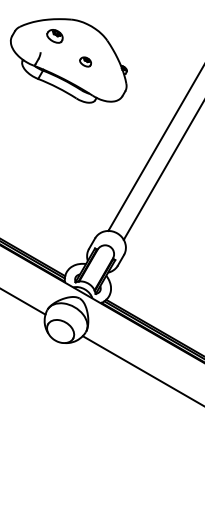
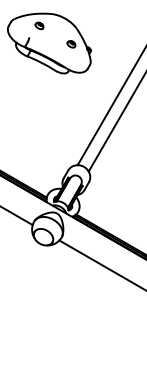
part: (54, 35) -> (39, 25), size x0.71
part: (85, 61) -> (71, 43), moved

